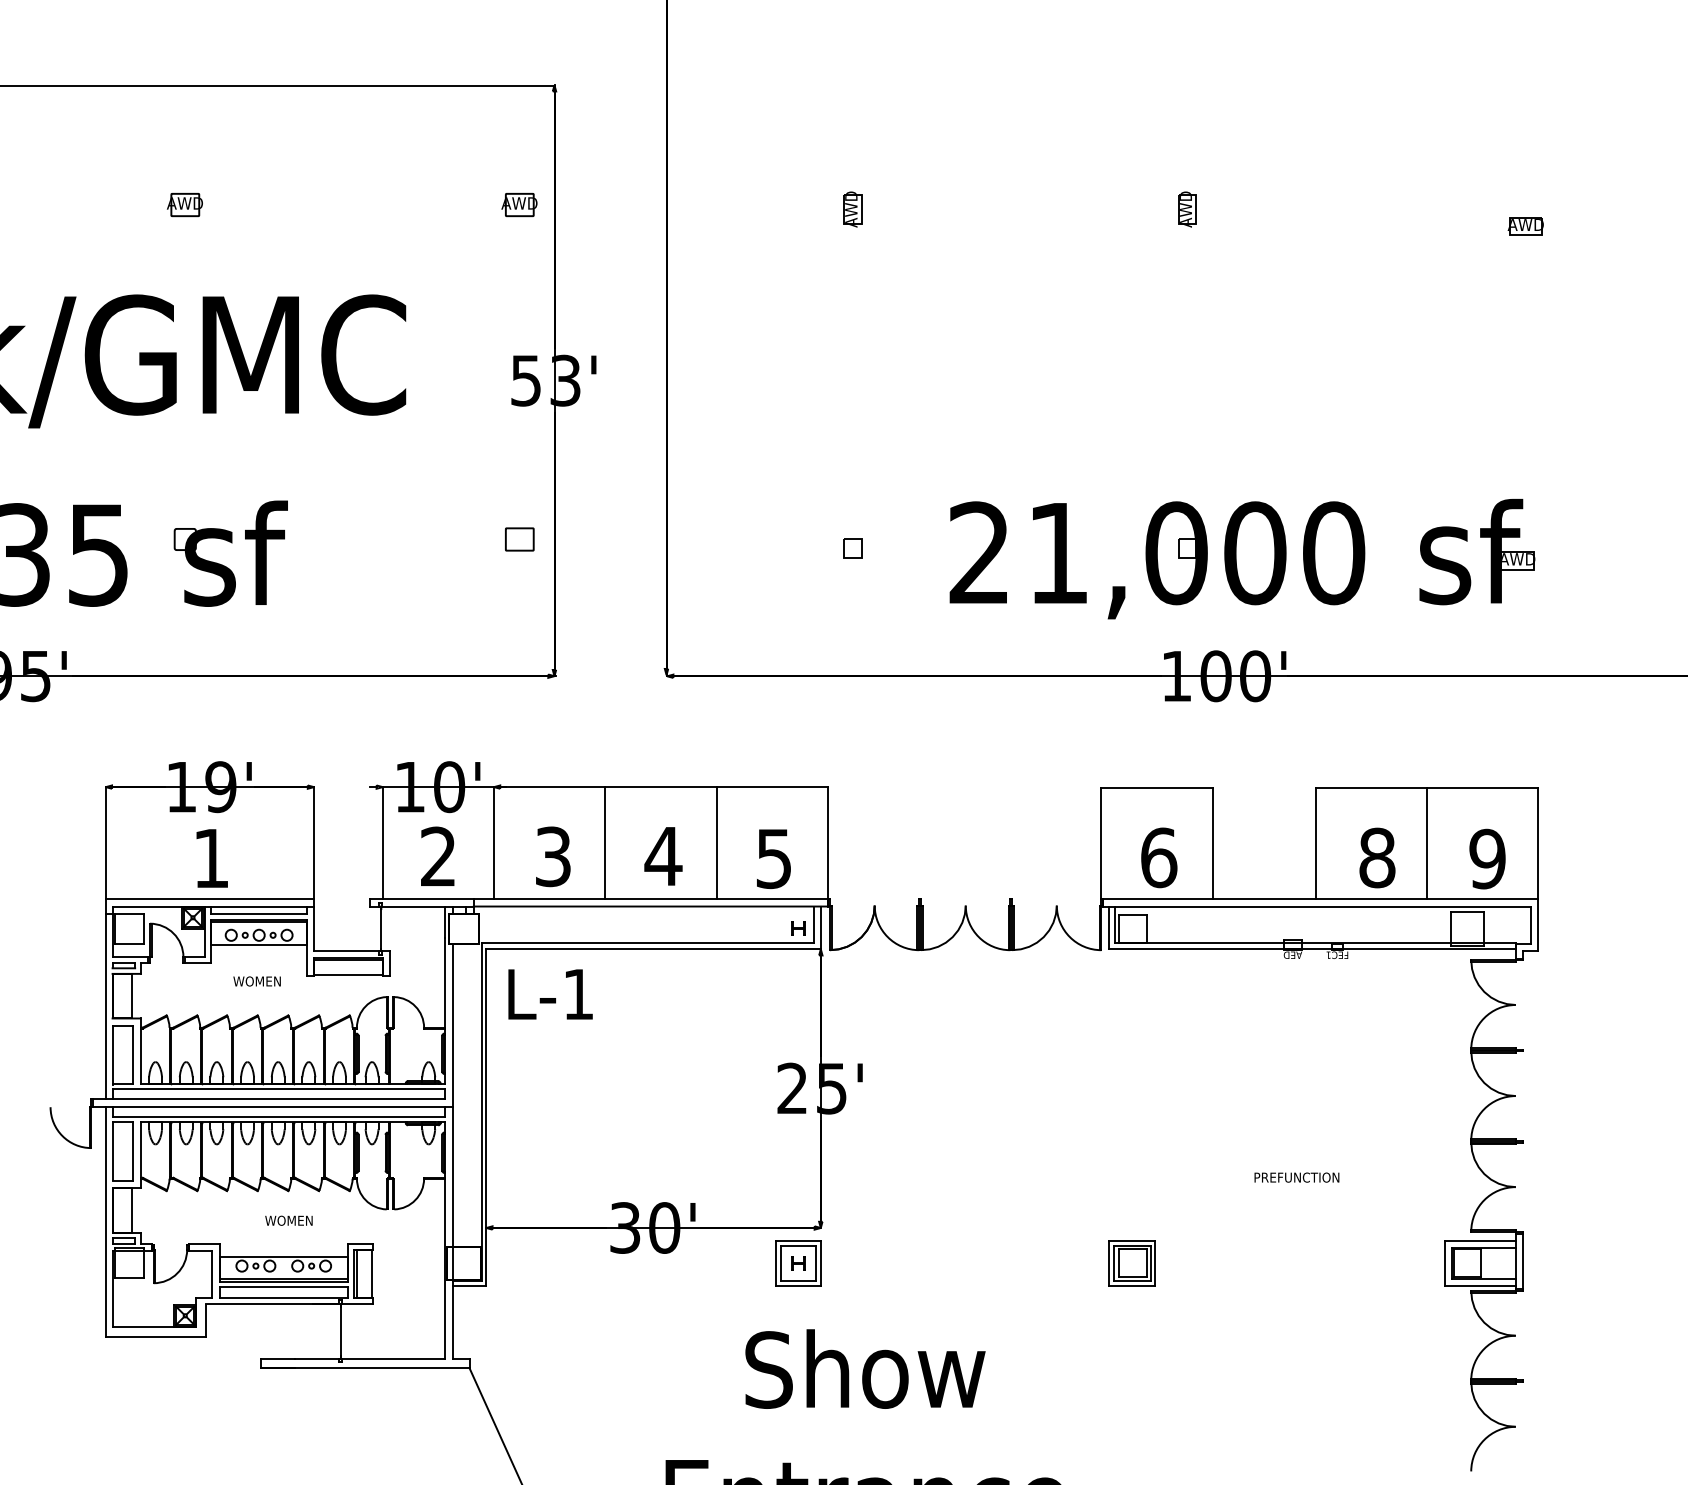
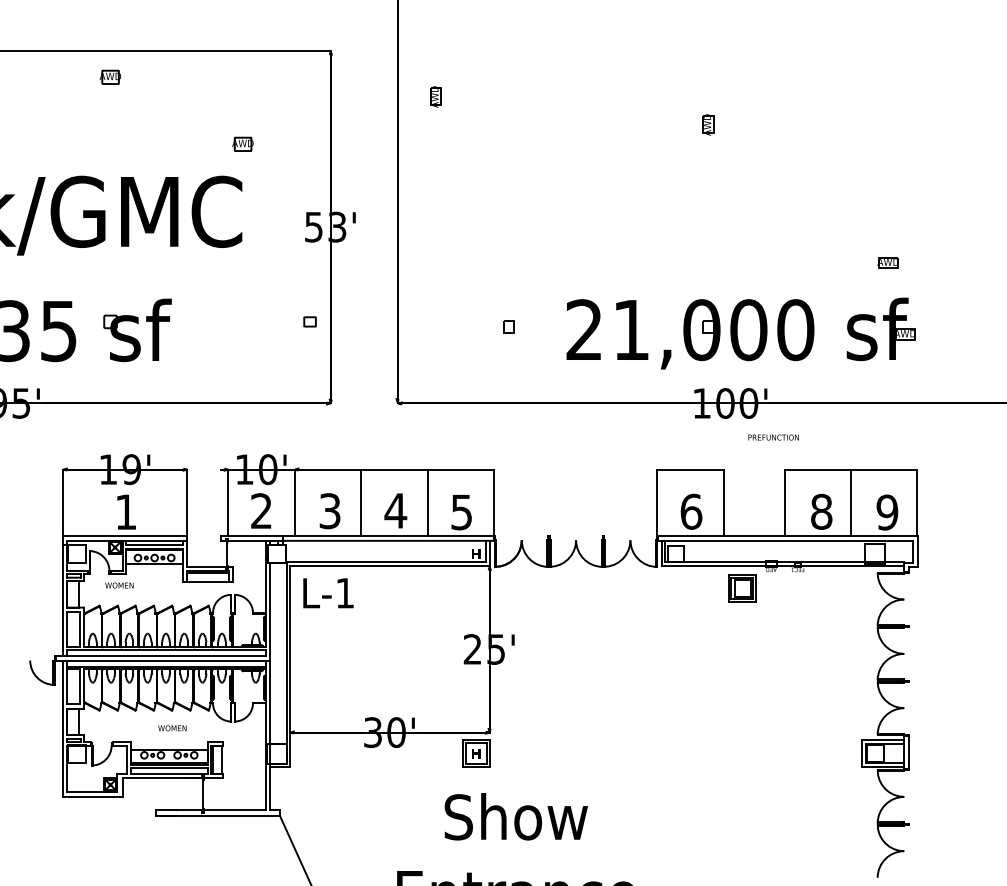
part: (185, 203) -> (110, 76), moved
part: (518, 203) -> (242, 143), moved
part: (852, 208) -> (435, 96), moved
part: (1524, 225) -> (887, 262), moved
part: (518, 538) -> (309, 321), size x0.7
text: (257, 981) -> (119, 585), moved
text: (1296, 1177) -> (773, 437), moved
part: (1132, 1263) -> (742, 588), moved

